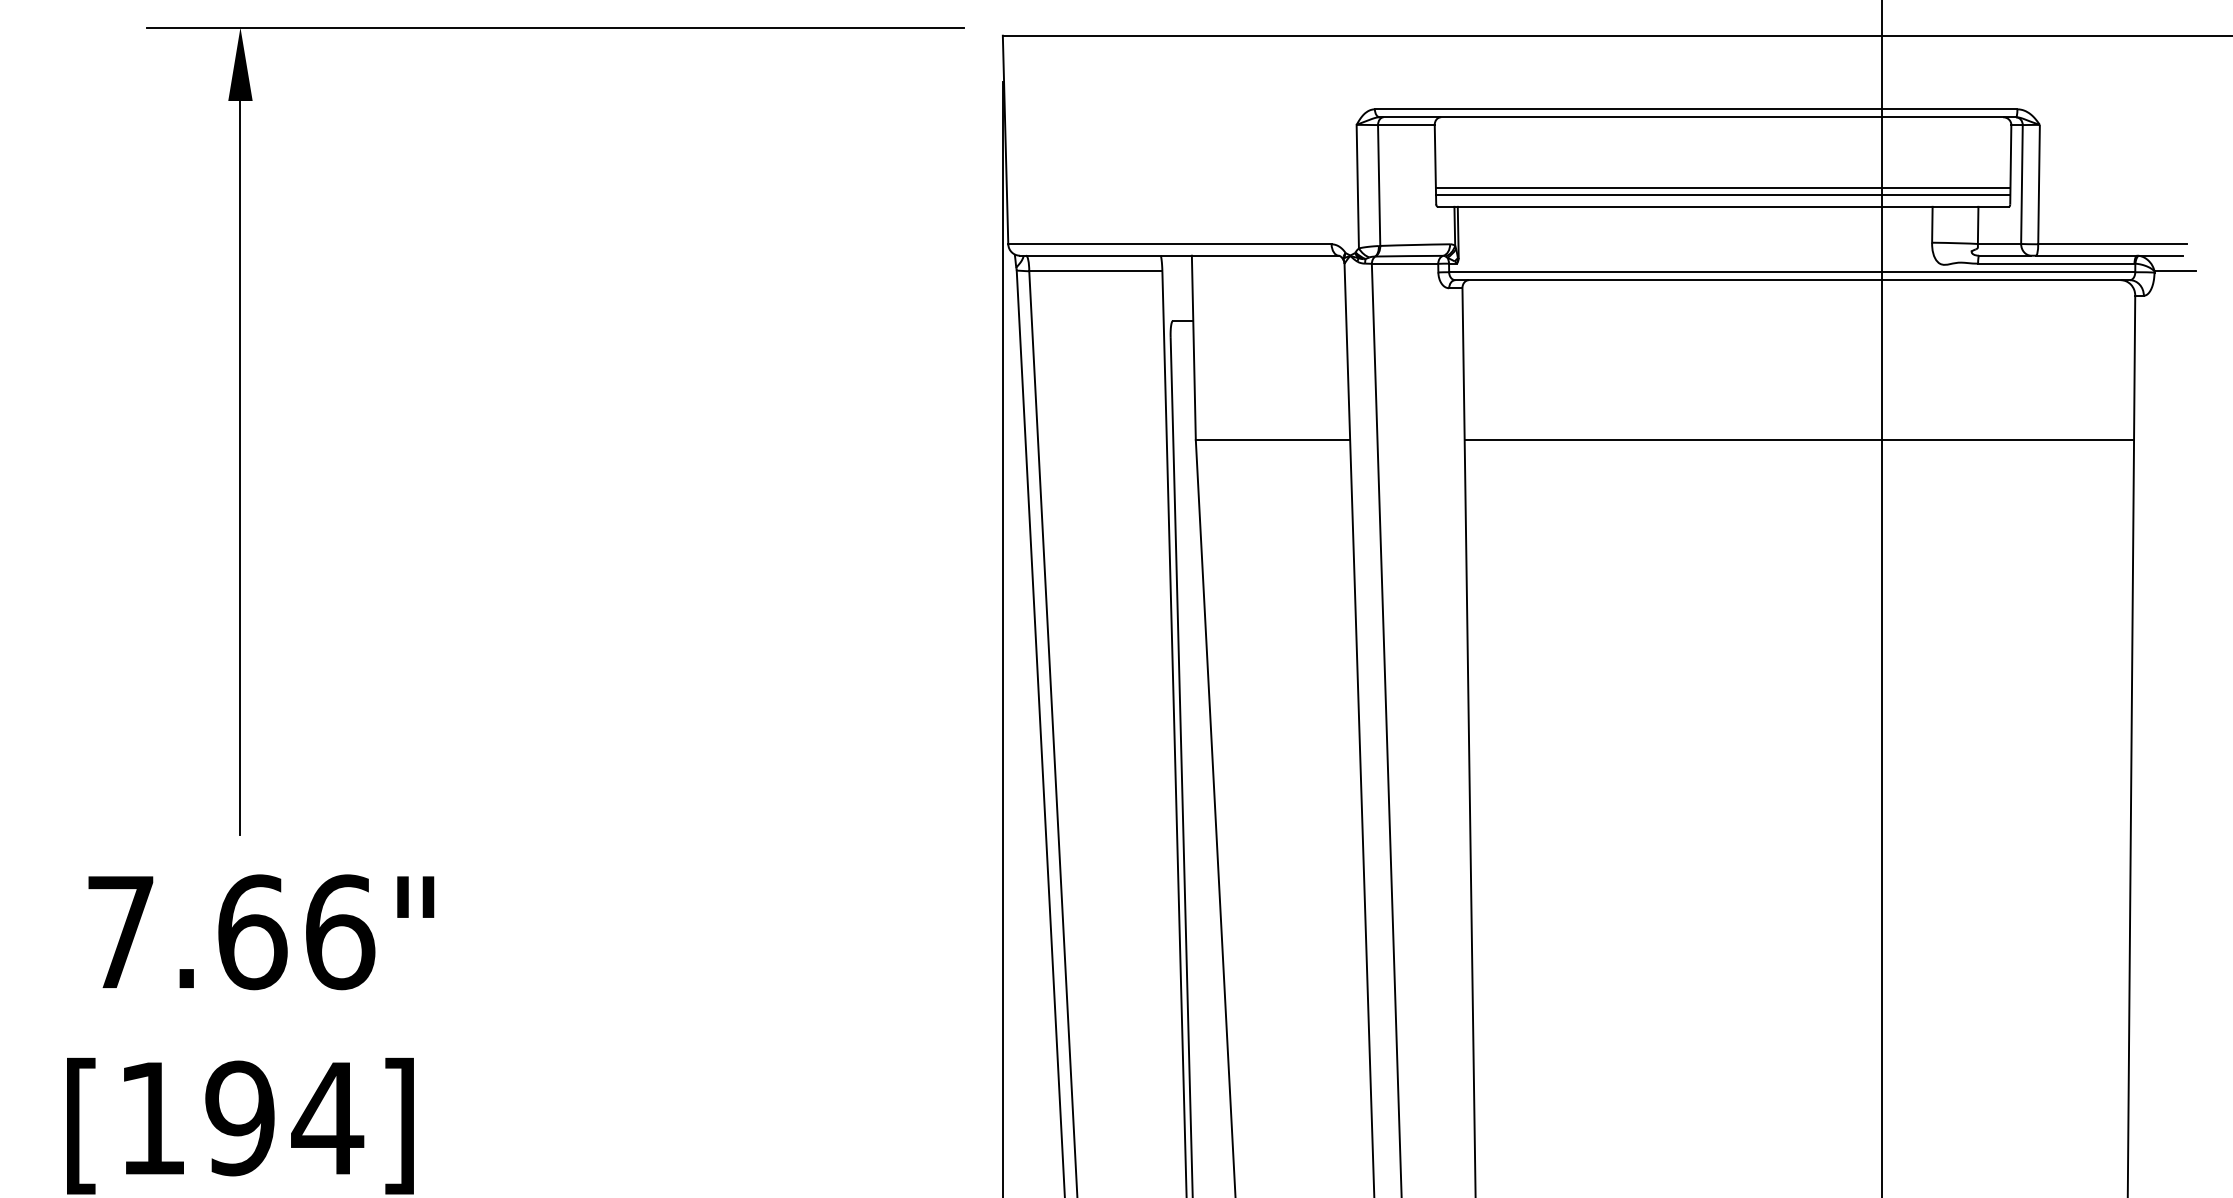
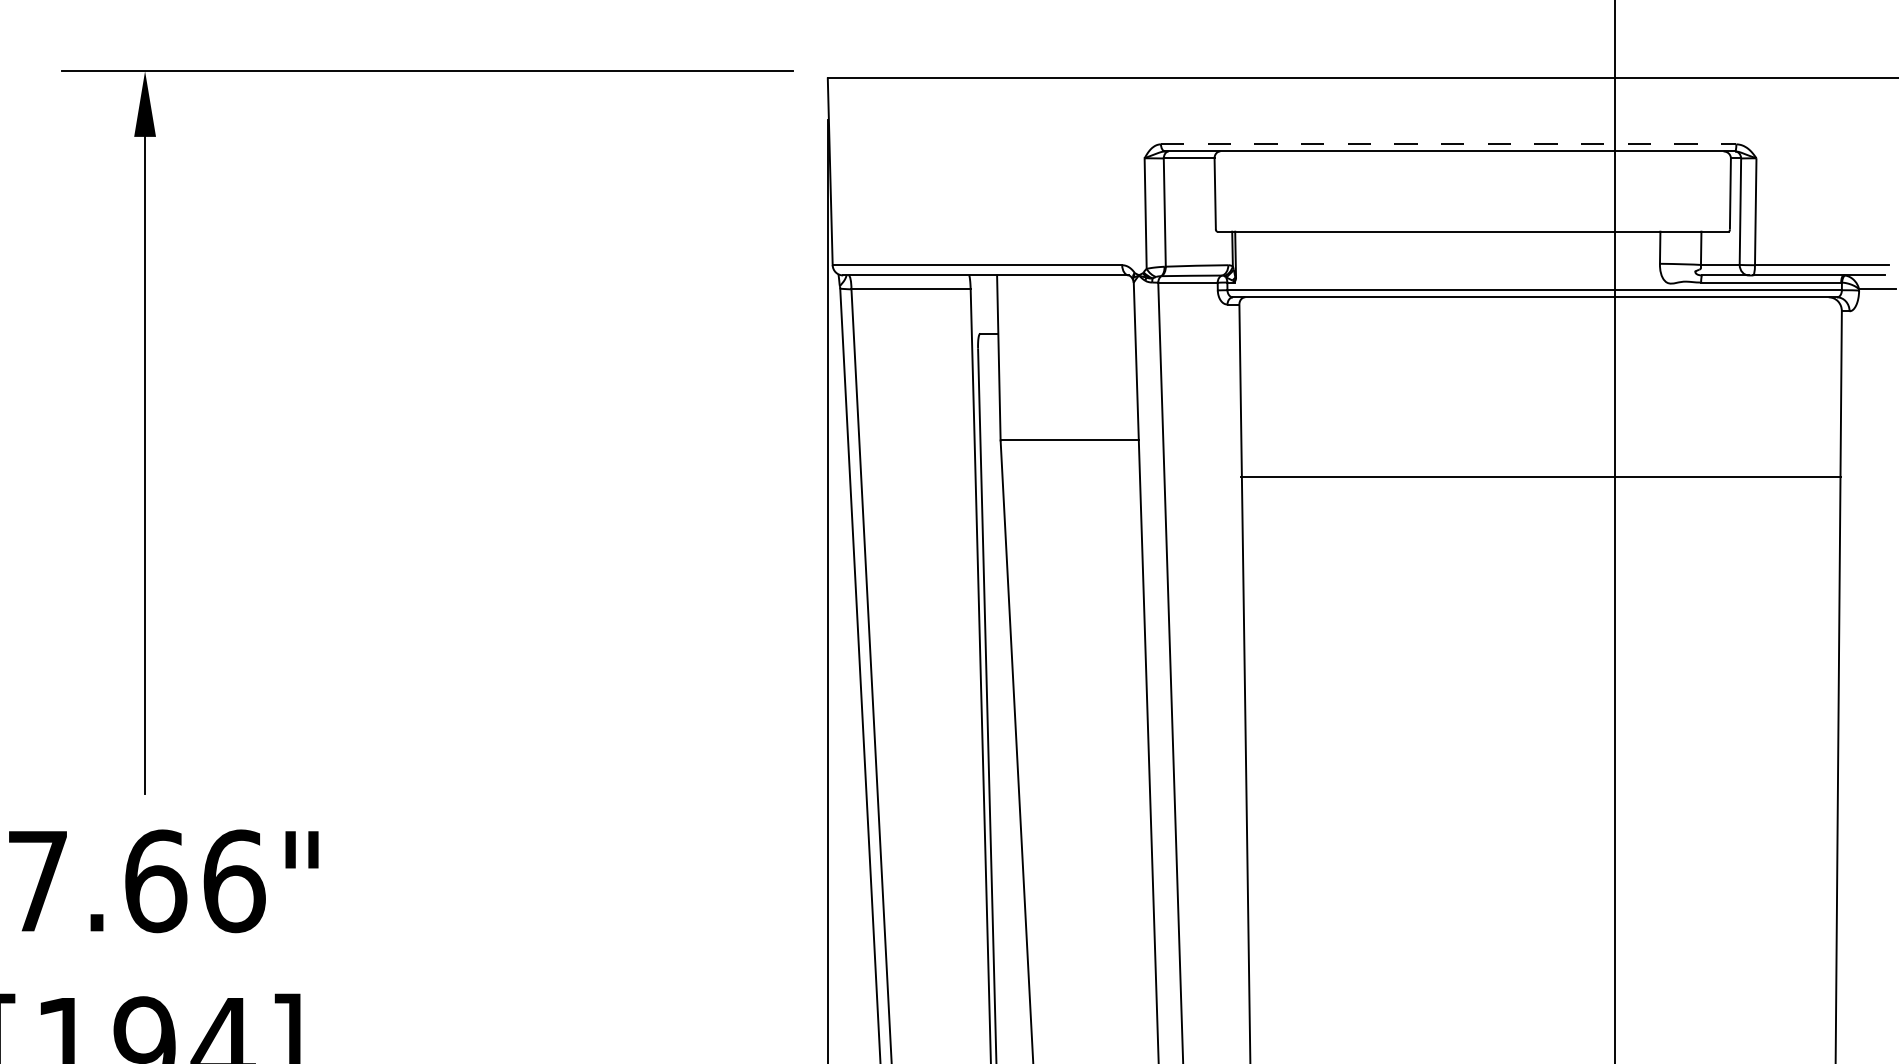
line: (1696, 109) -> (1448, 144), solid -> dashed
line: (1722, 188) -> (1472, 215), removed
line: (1723, 195) -> (1473, 221), removed
line: (1799, 440) -> (1541, 477), moved

